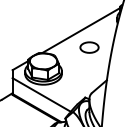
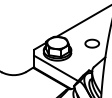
part: (88, 47) -> (91, 43), moved

